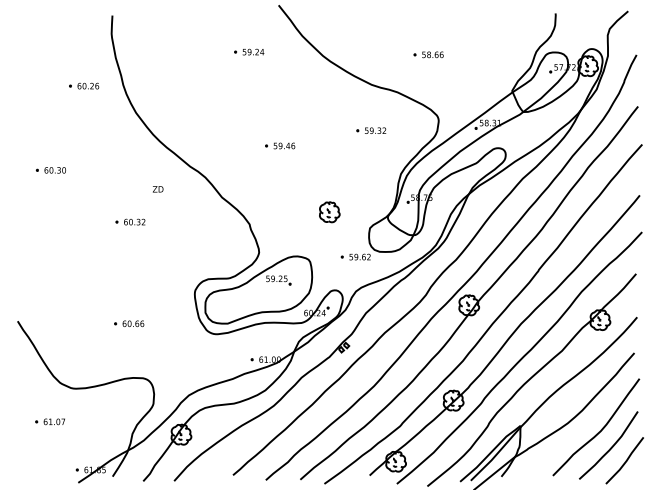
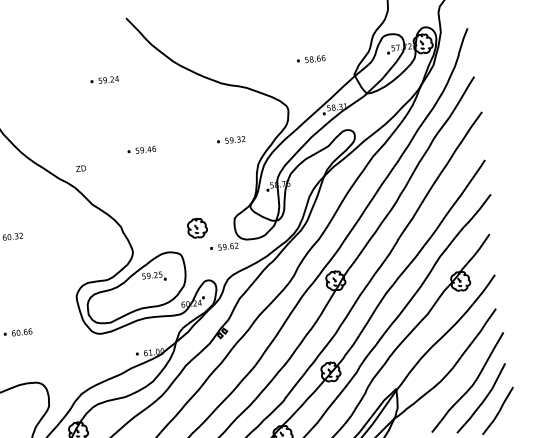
part: (249, 51) -> (105, 79), moved
part: (428, 54) -> (311, 59), moved
part: (371, 130) -> (231, 140), moved
text: (158, 189) -> (81, 168), moved
part: (329, 212) -> (197, 228), moved

